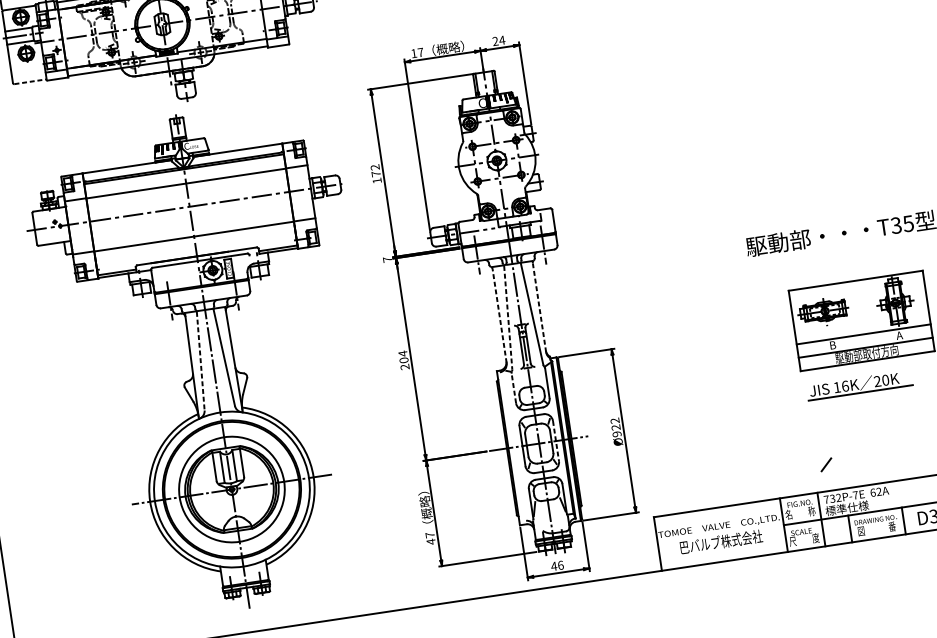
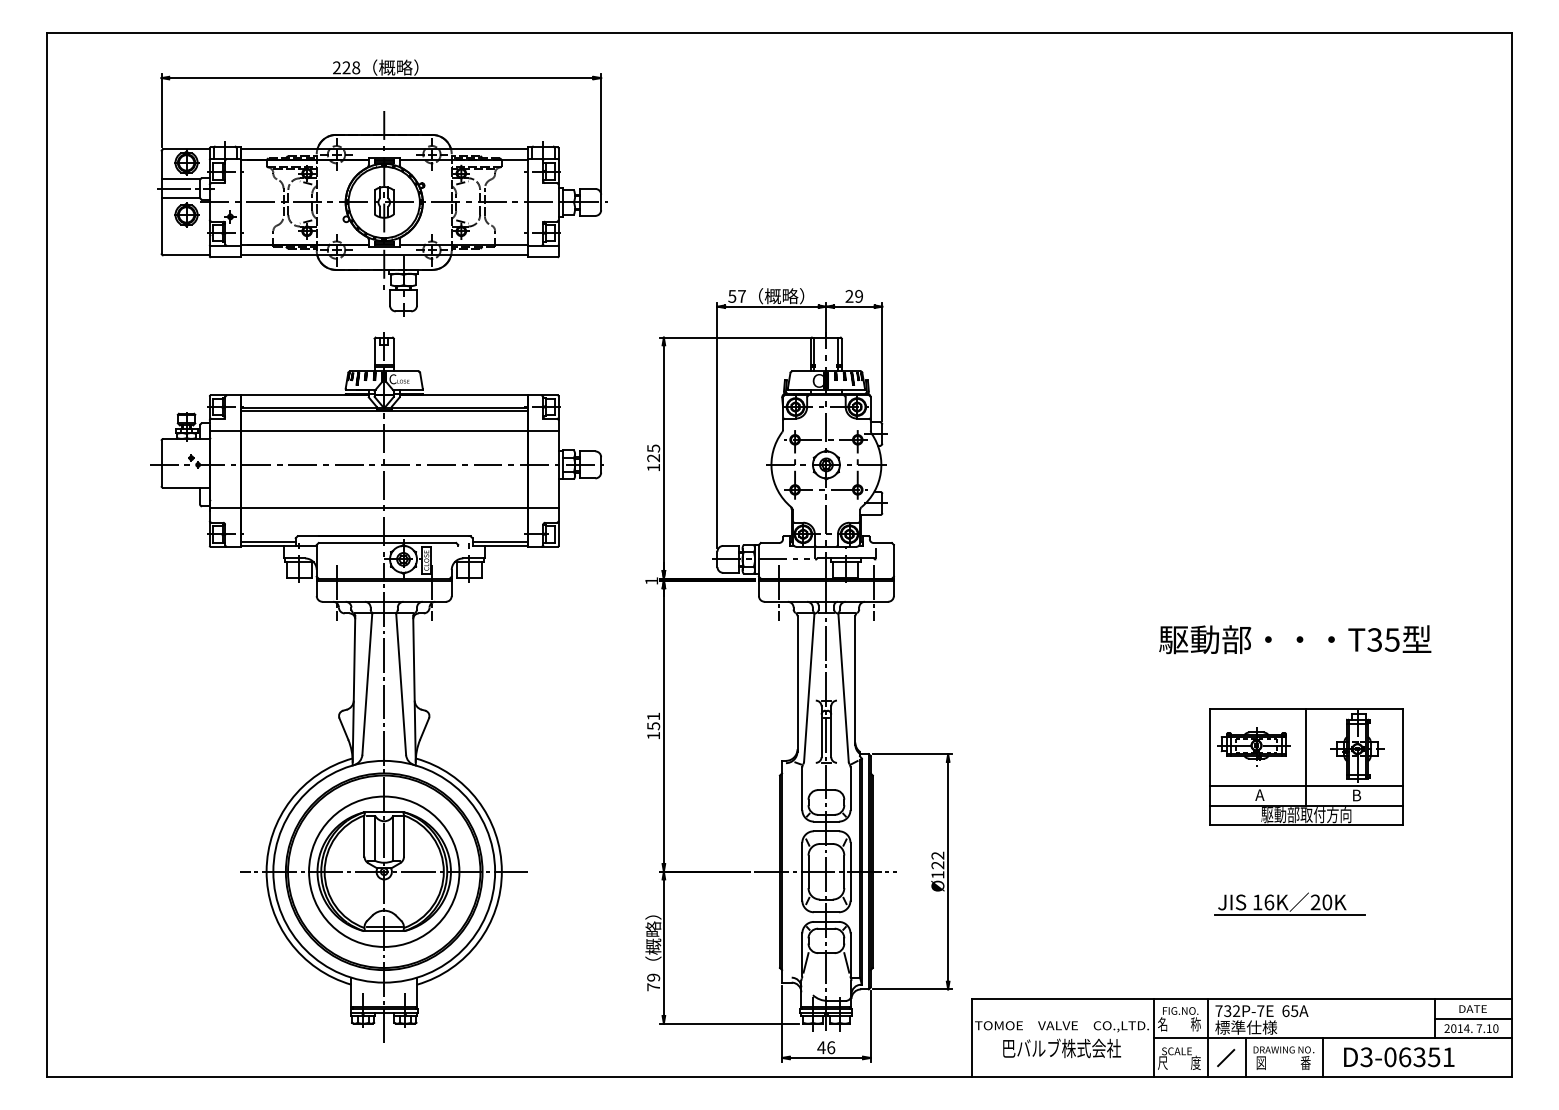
text: (501, 40) -> (858, 296), 24 -> 29
text: (414, 53) -> (732, 296), 17 -> 57
line: (31, 81) -> (187, 255), dashed -> solid
text: (375, 170) -> (653, 453), 172 -> 125
text: (387, 259) -> (651, 580), 7 -> 1
line: (539, 306) -> (855, 679), dashed -> solid
line: (861, 314) -> (1306, 757), added
line: (499, 315) -> (797, 683), dashed -> solid
line: (508, 318) -> (809, 688), dashed -> solid
text: (899, 335) -> (1356, 795), A -> B
text: (832, 344) -> (1259, 794), B -> A
text: (403, 359) -> (653, 725), 204 -> 151
line: (200, 361) -> (367, 685), dashed -> solid
part: (859, 384) -> (1289, 903), moved
line: (513, 388) -> (802, 788), dashed -> solid
text: (616, 433) -> (937, 874), Ø922 -> Ø122
line: (555, 440) -> (850, 871), dashed -> solid
line: (826, 464) -> (1226, 1057), moved
text: (879, 492) -> (1294, 1011), 62A -> 65A
text: (430, 538) -> (653, 982), 47 -> 79

